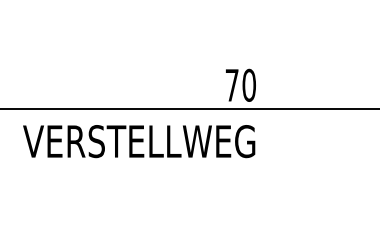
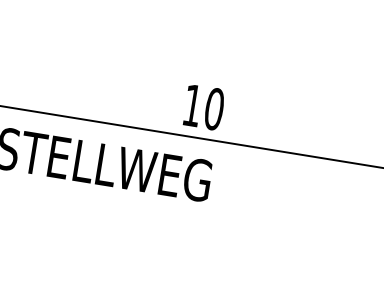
text: (231, 85) -> (191, 105), 70 -> 10

